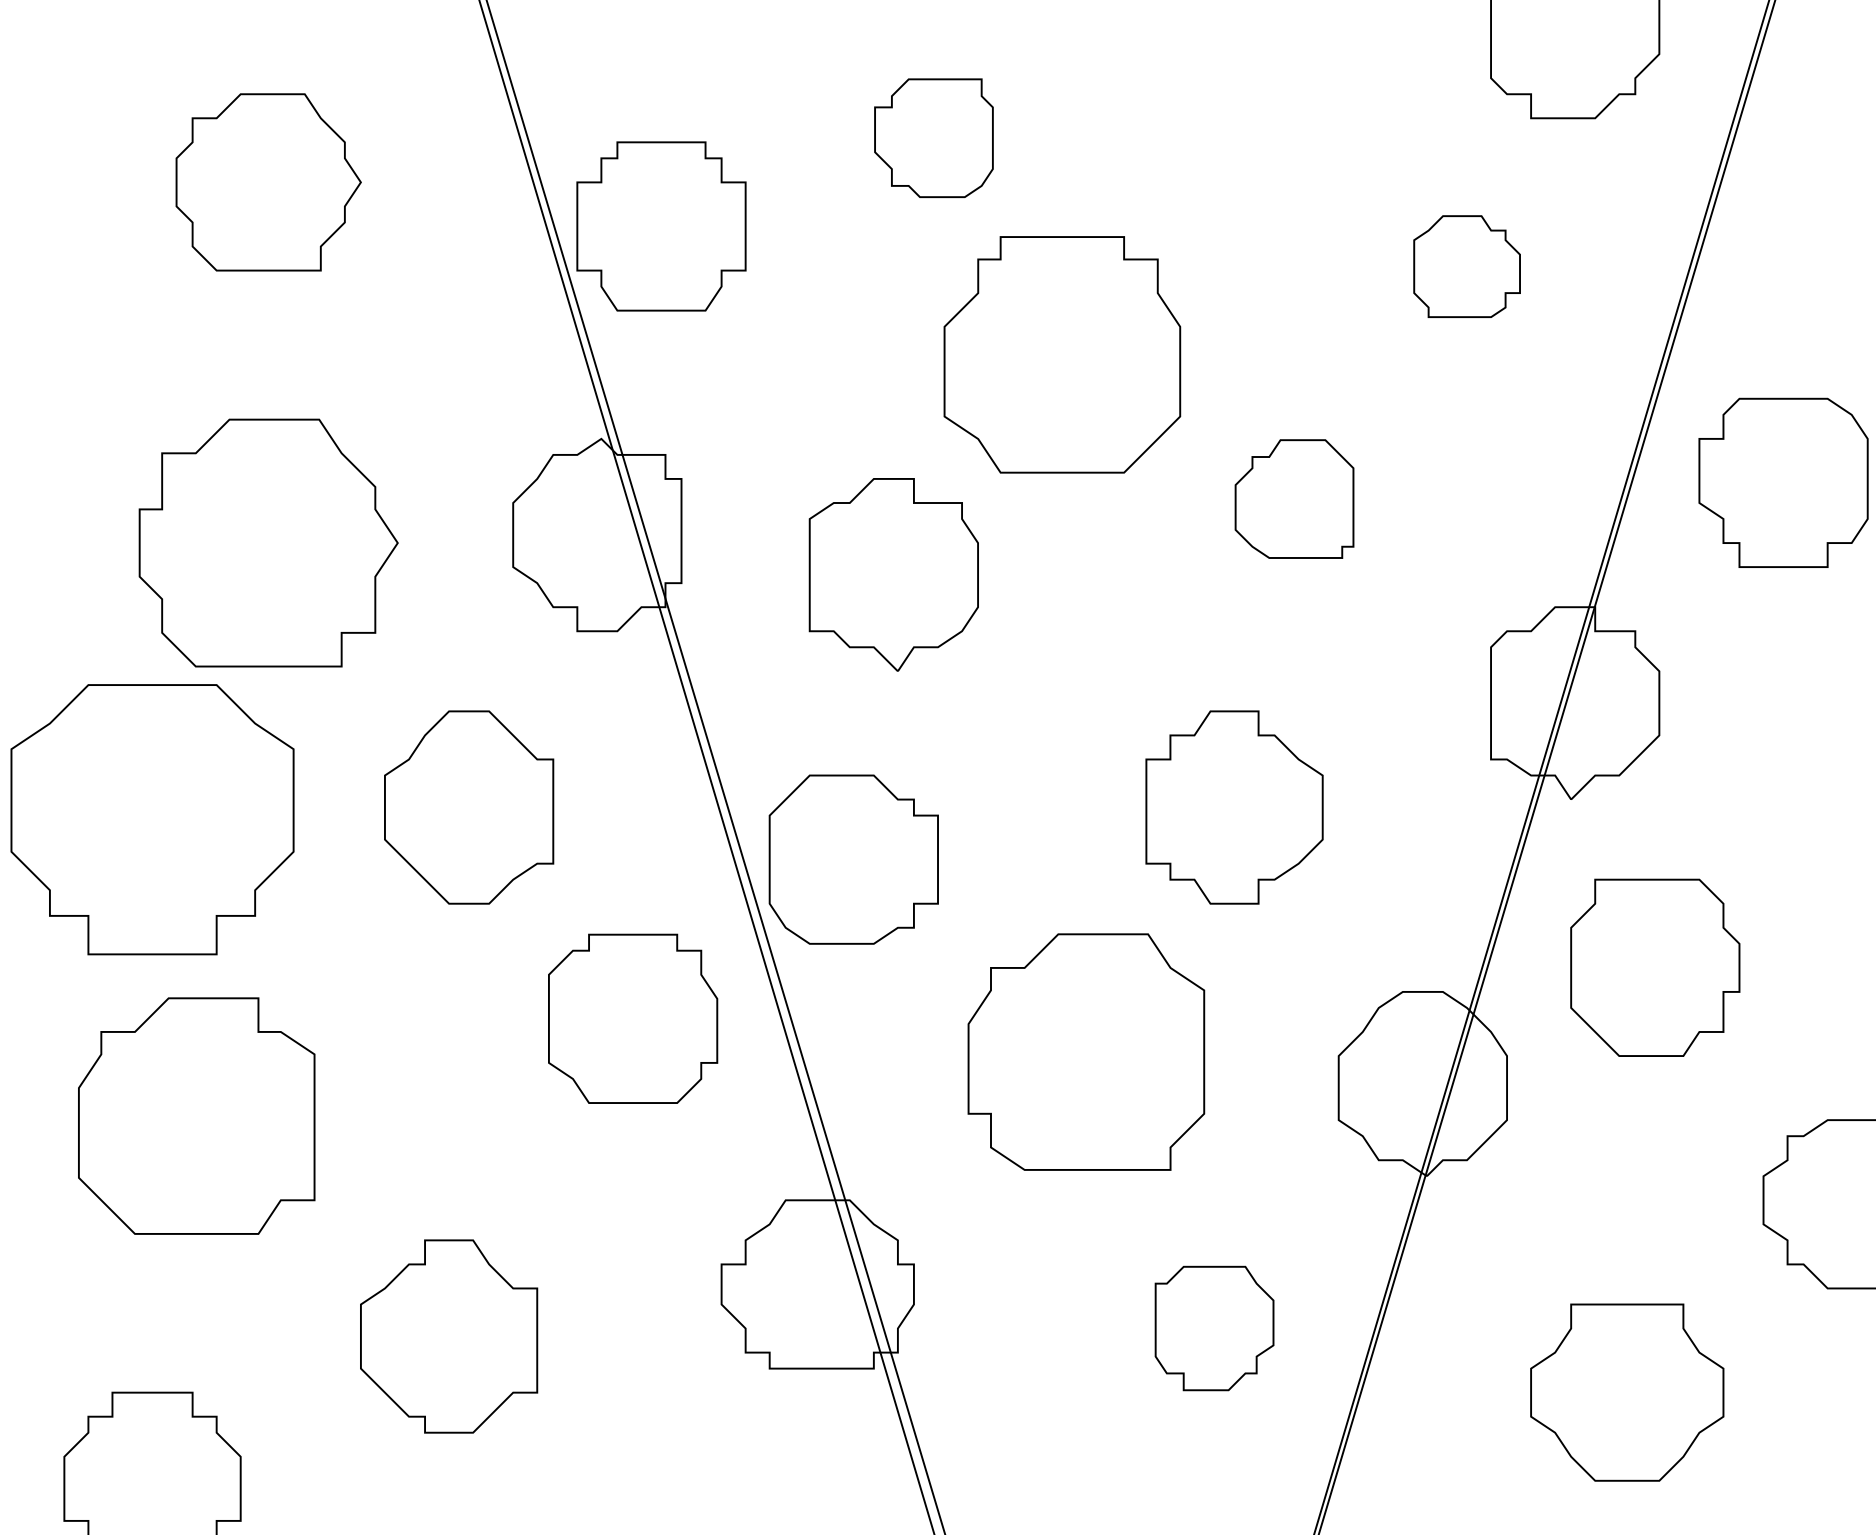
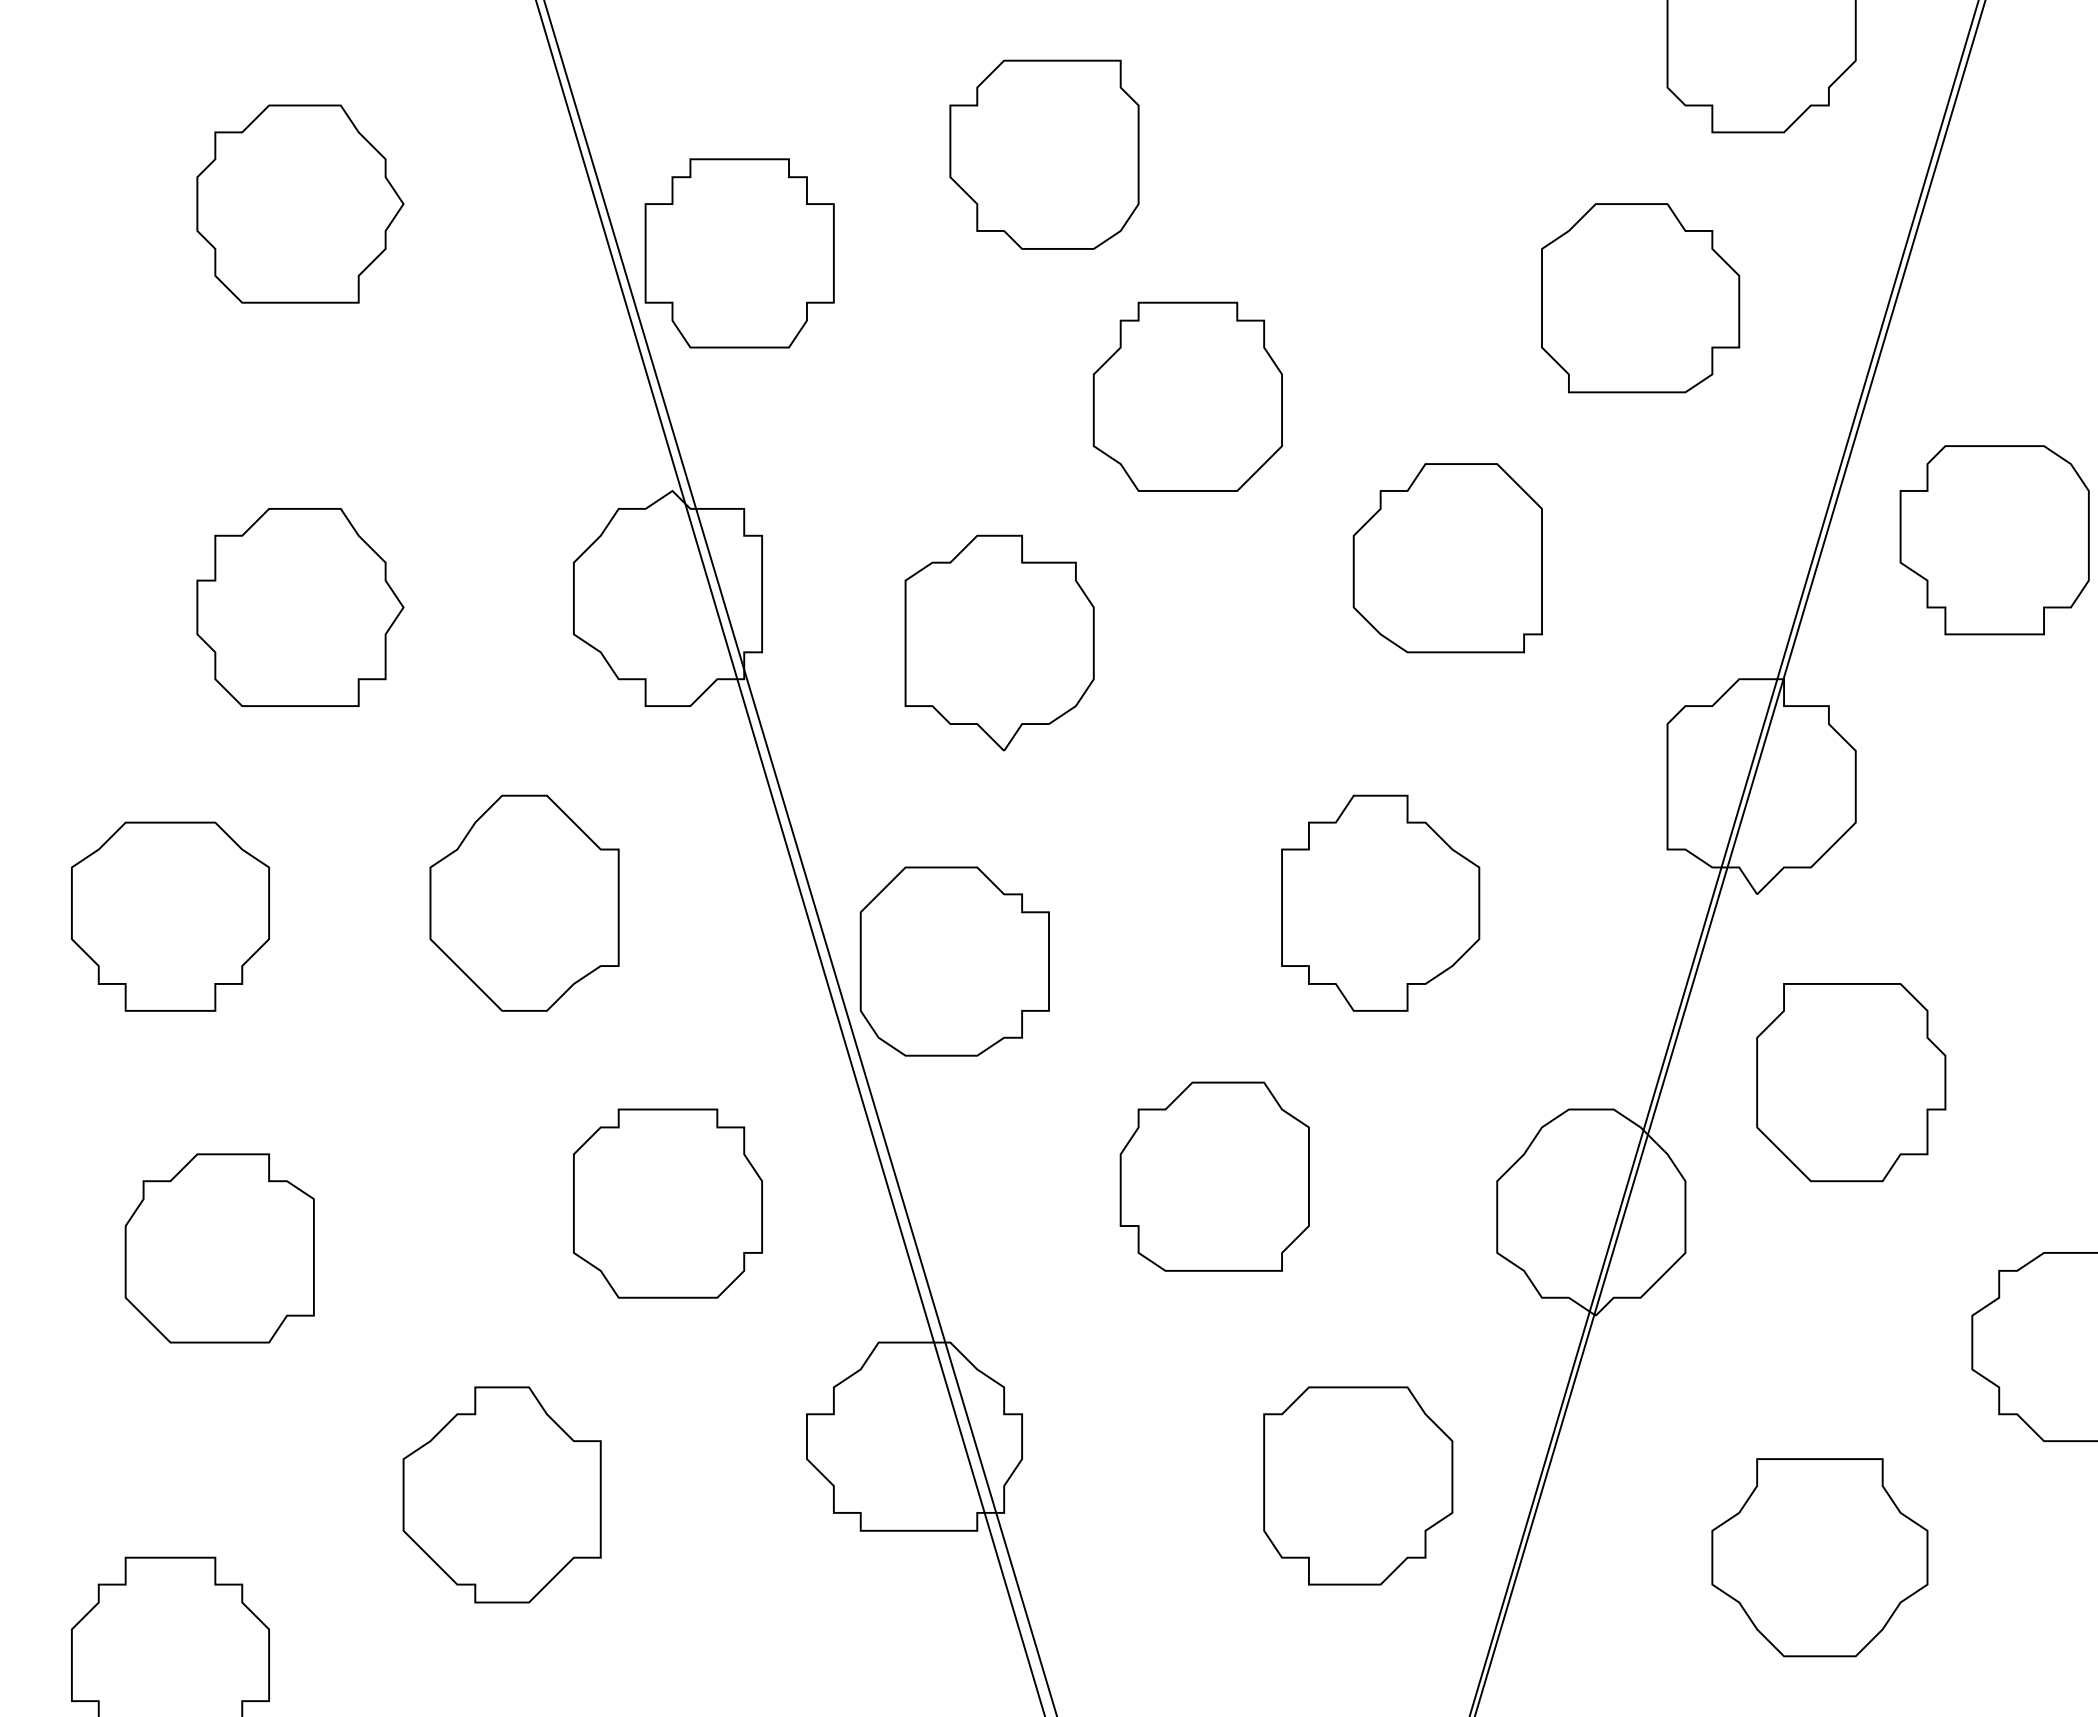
part: (933, 138) -> (1044, 154), size x1.43
part: (1466, 266) -> (1640, 298), size x1.67
part: (1061, 354) -> (1187, 396), size x0.71
part: (1294, 499) -> (1447, 558), size x1.43
part: (268, 543) -> (300, 607), size x0.71
part: (152, 819) -> (170, 916), size x0.62
part: (632, 1018) -> (667, 1203), moved
part: (1085, 1051) -> (1214, 1176), size x0.71
part: (196, 1116) -> (219, 1248), size x0.71
part: (1214, 1328) -> (1358, 1485), size x1.43

